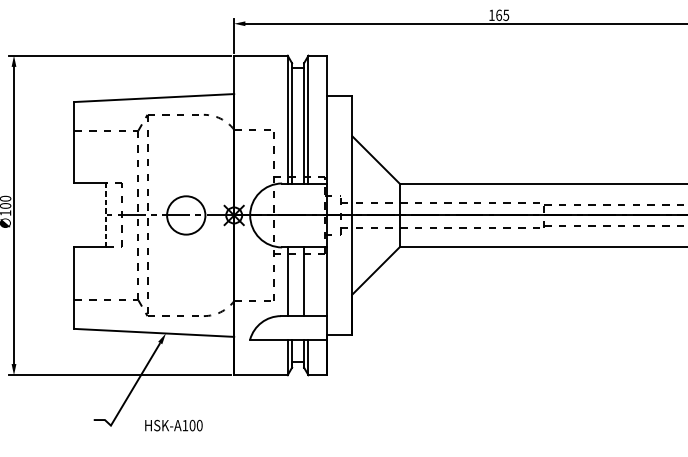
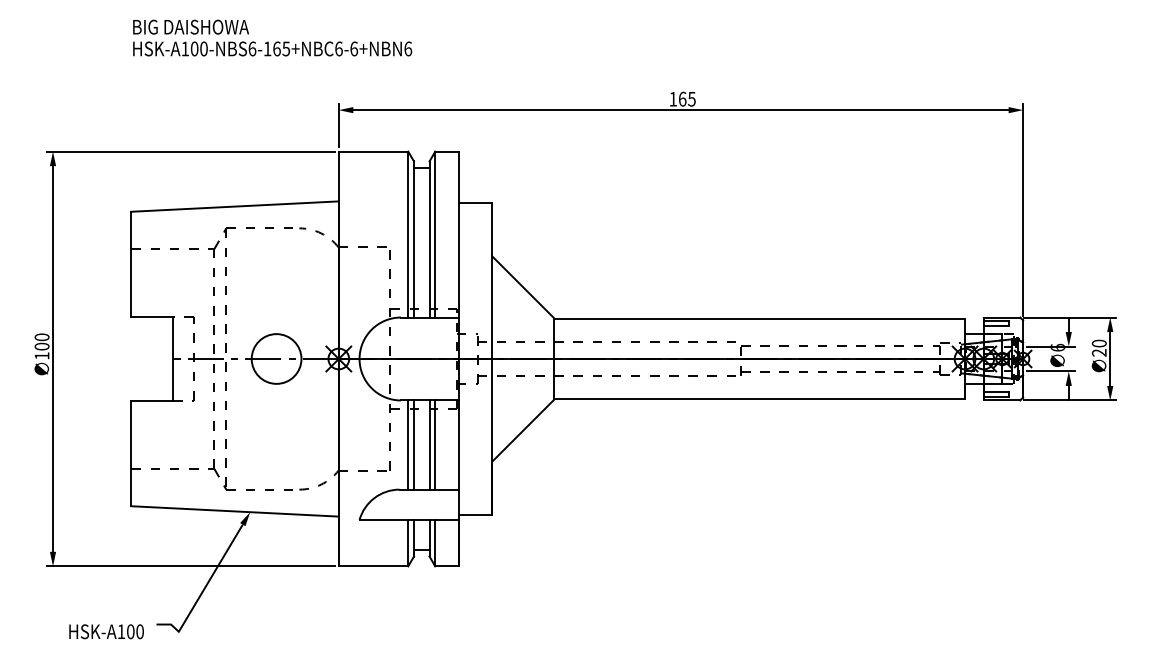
line: (106, 215) -> (172, 359), dashed -> solid
line: (291, 281) -> (413, 444), added
line: (308, 281) -> (435, 444), added
text: (173, 425) -> (106, 631), moved

